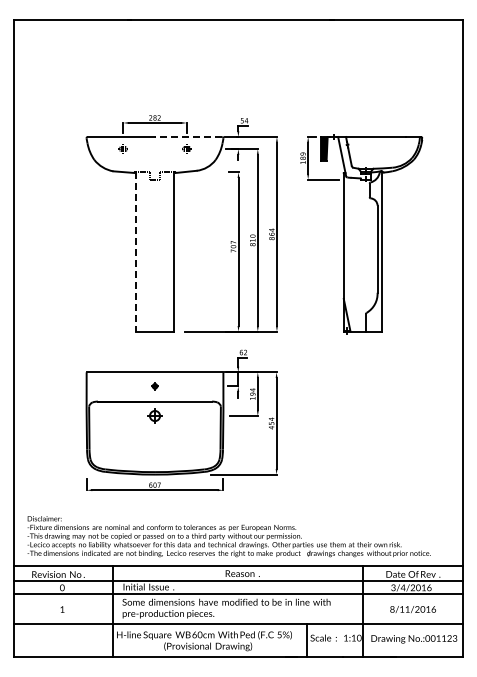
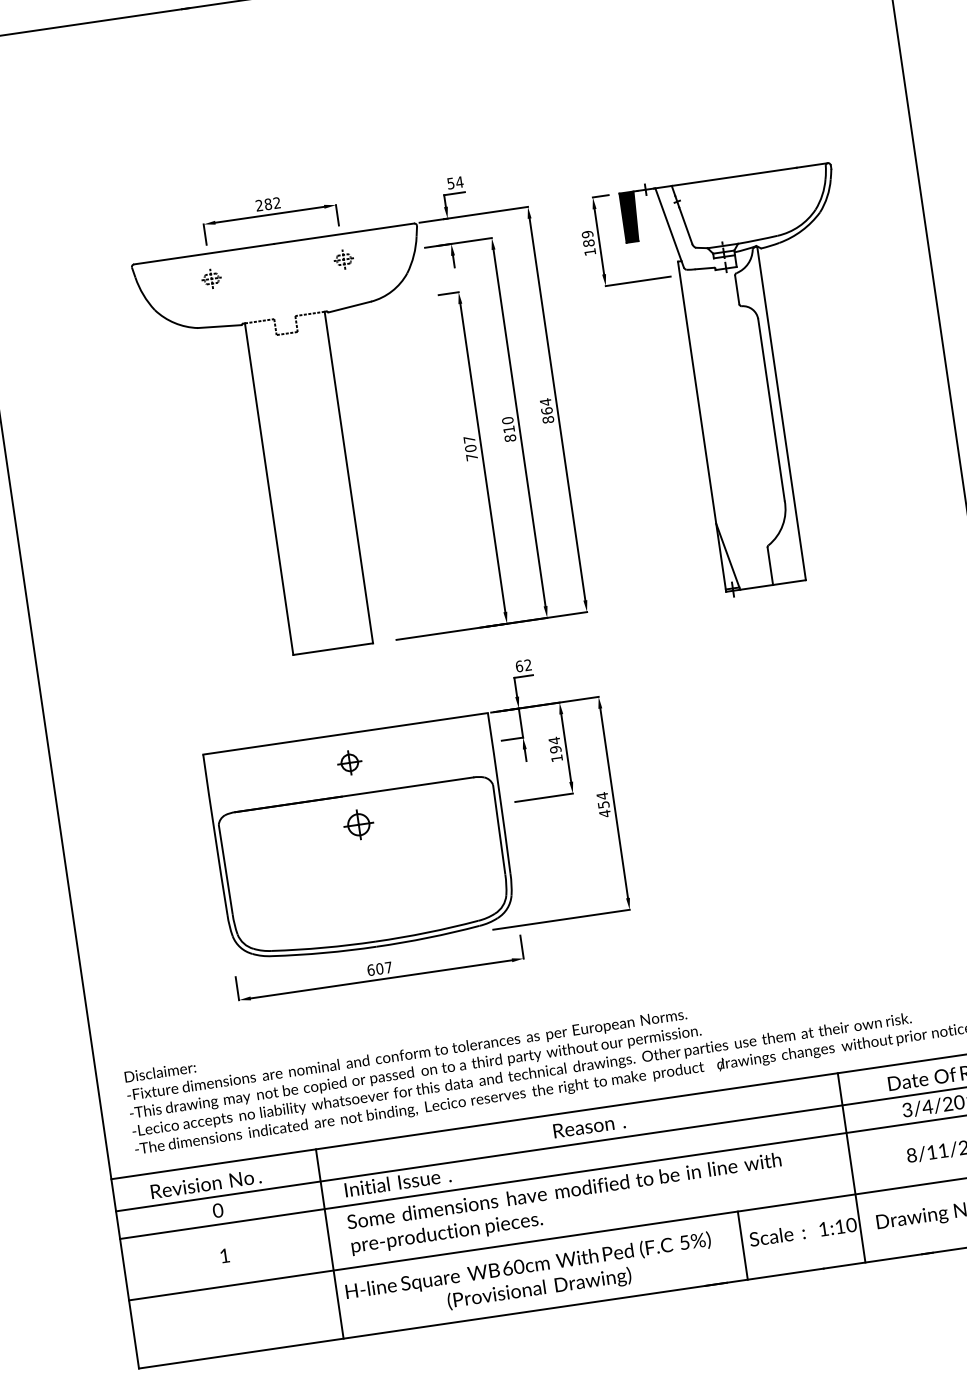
line: (188, 137) -> (343, 234), dashed -> solid
line: (135, 252) -> (268, 490), dashed -> solid
part: (154, 386) -> (348, 763), size x1.67

